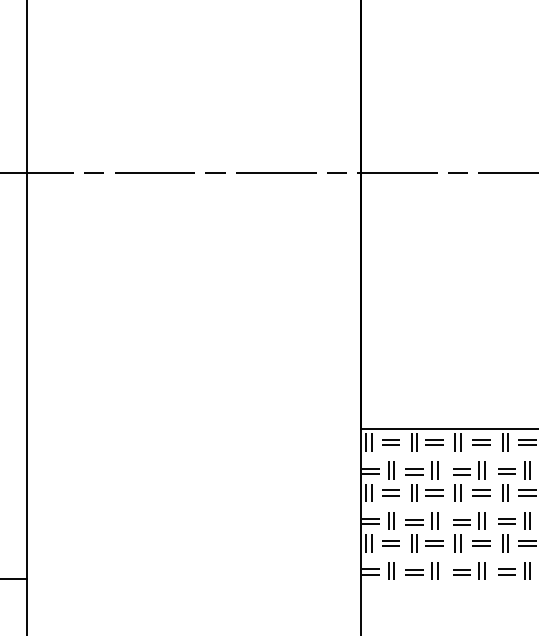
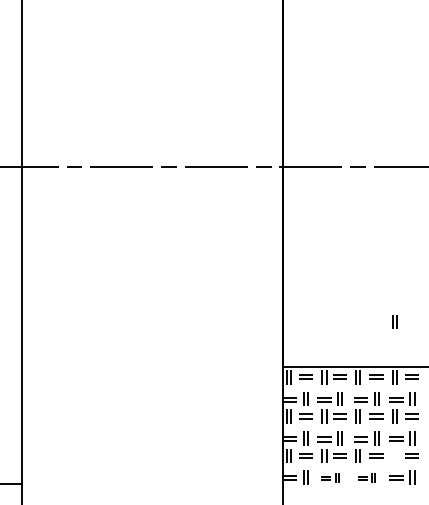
part: (504, 542) -> (394, 321), moved
part: (421, 570) -> (329, 477), size x0.7
part: (468, 570) -> (366, 477), size x0.7

